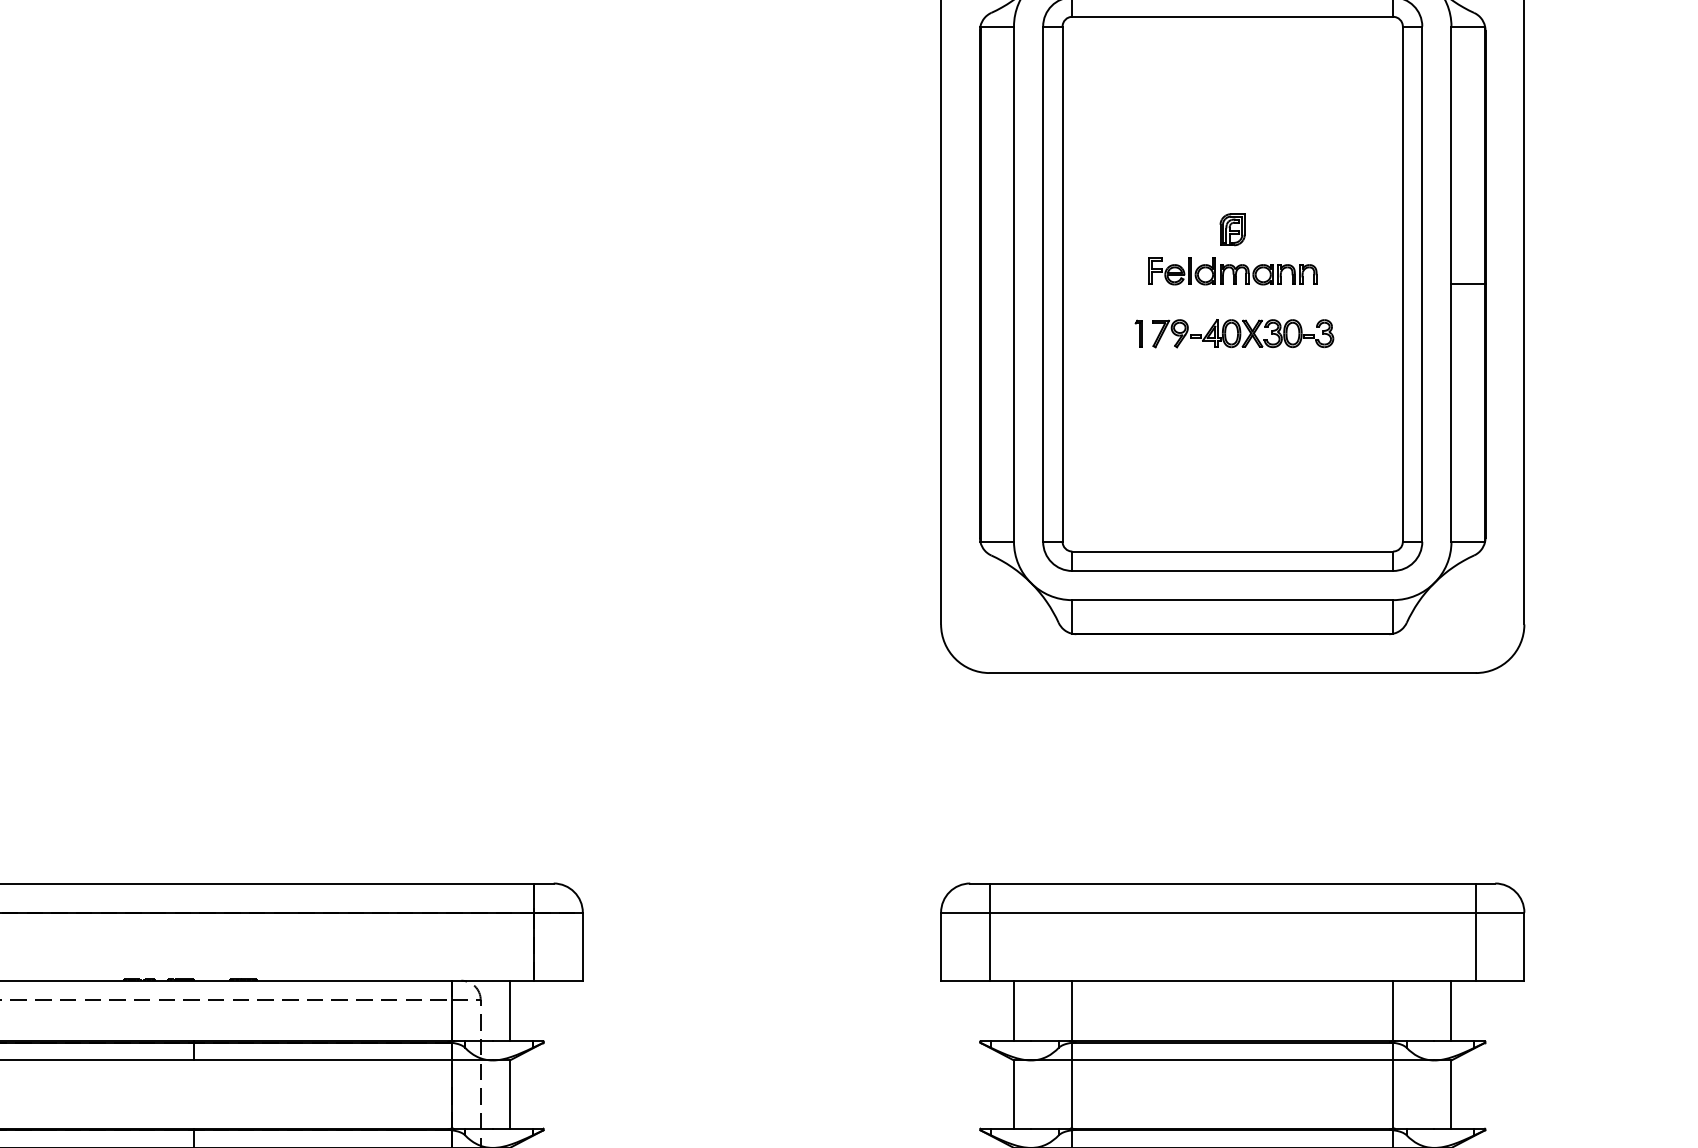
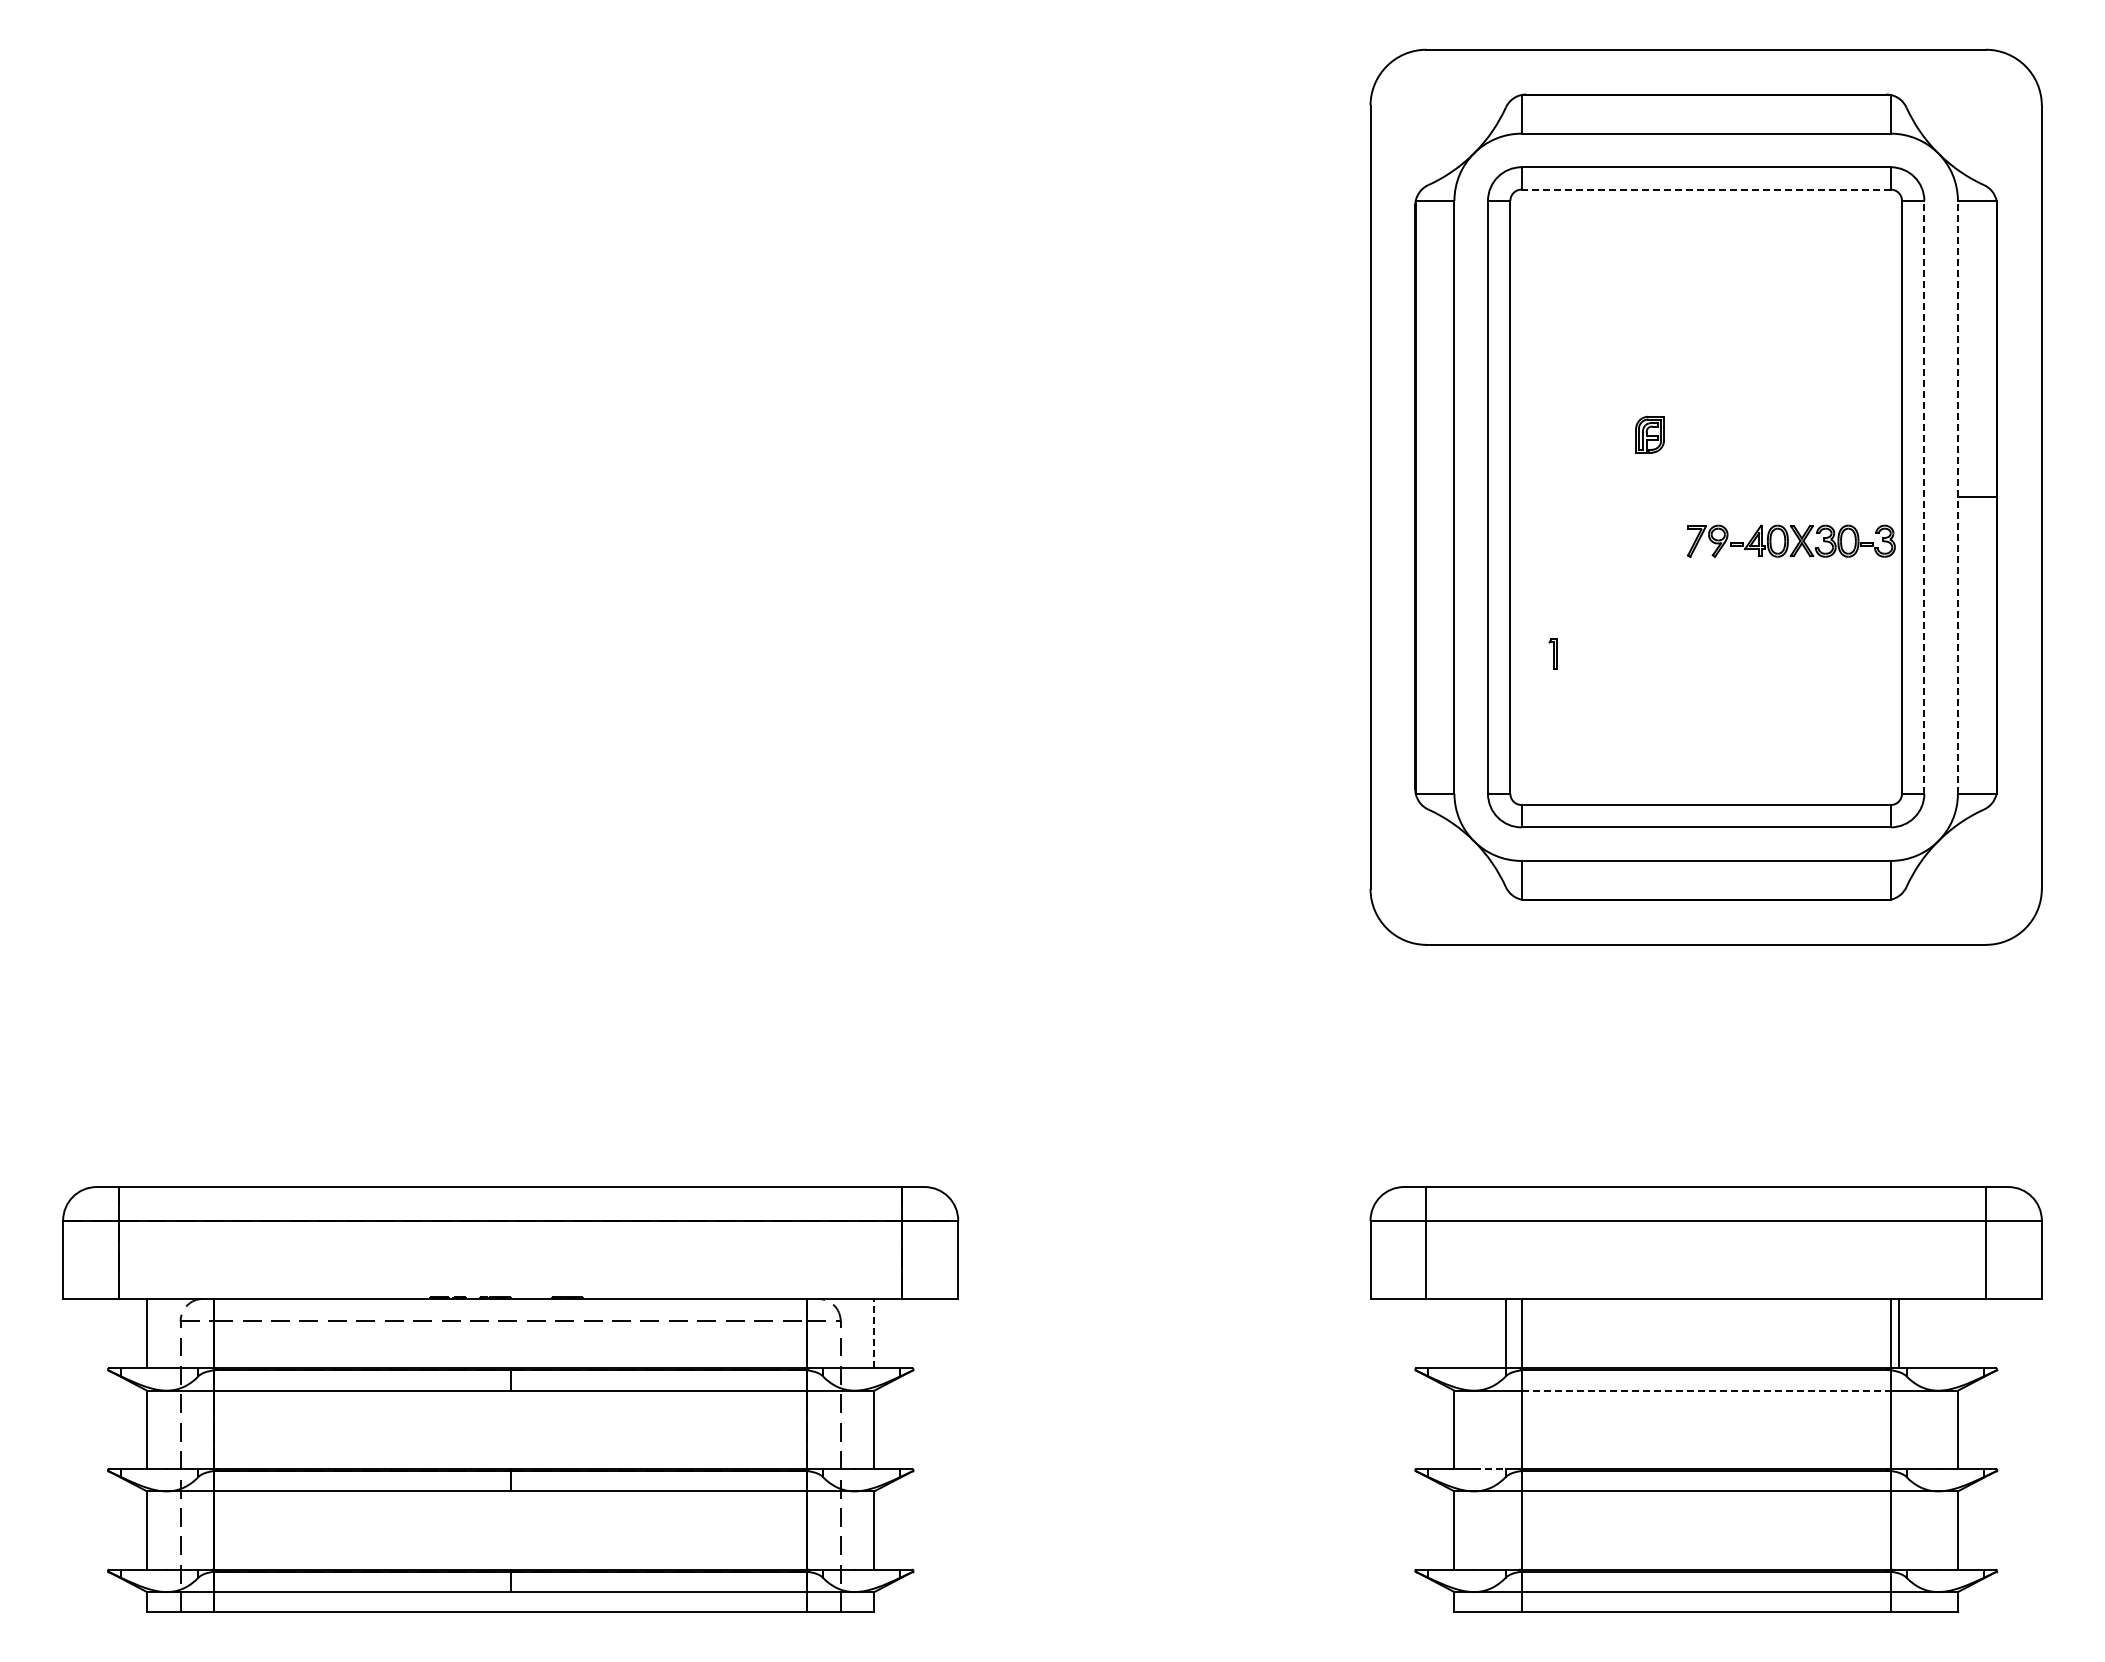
line: (1233, 16) -> (1706, 189), solid -> dashed
part: (1232, 229) -> (1649, 434), moved
part: (1233, 271) -> (1706, 482), removed
line: (1422, 284) -> (1924, 497), solid -> dashed
line: (1451, 284) -> (1957, 497), solid -> dashed
part: (1138, 333) -> (1552, 653), moved
part: (1243, 333) -> (1791, 540), moved
line: (510, 1010) -> (874, 1333), solid -> dashed
line: (1014, 1010) -> (1506, 1333), moved
line: (1451, 1010) -> (1898, 1333), moved
line: (1233, 1060) -> (1706, 1390), solid -> dashed
line: (1044, 1128) -> (1489, 1469), solid -> dashed

